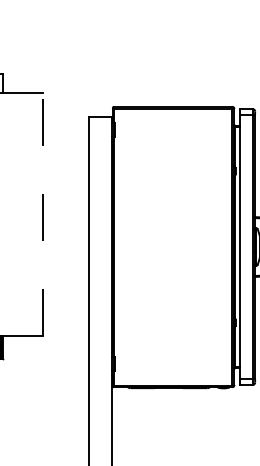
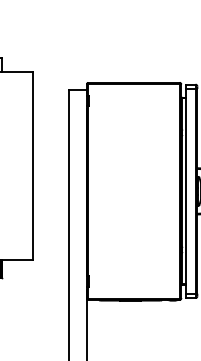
line: (43, 213) -> (33, 165), dashed -> solid

